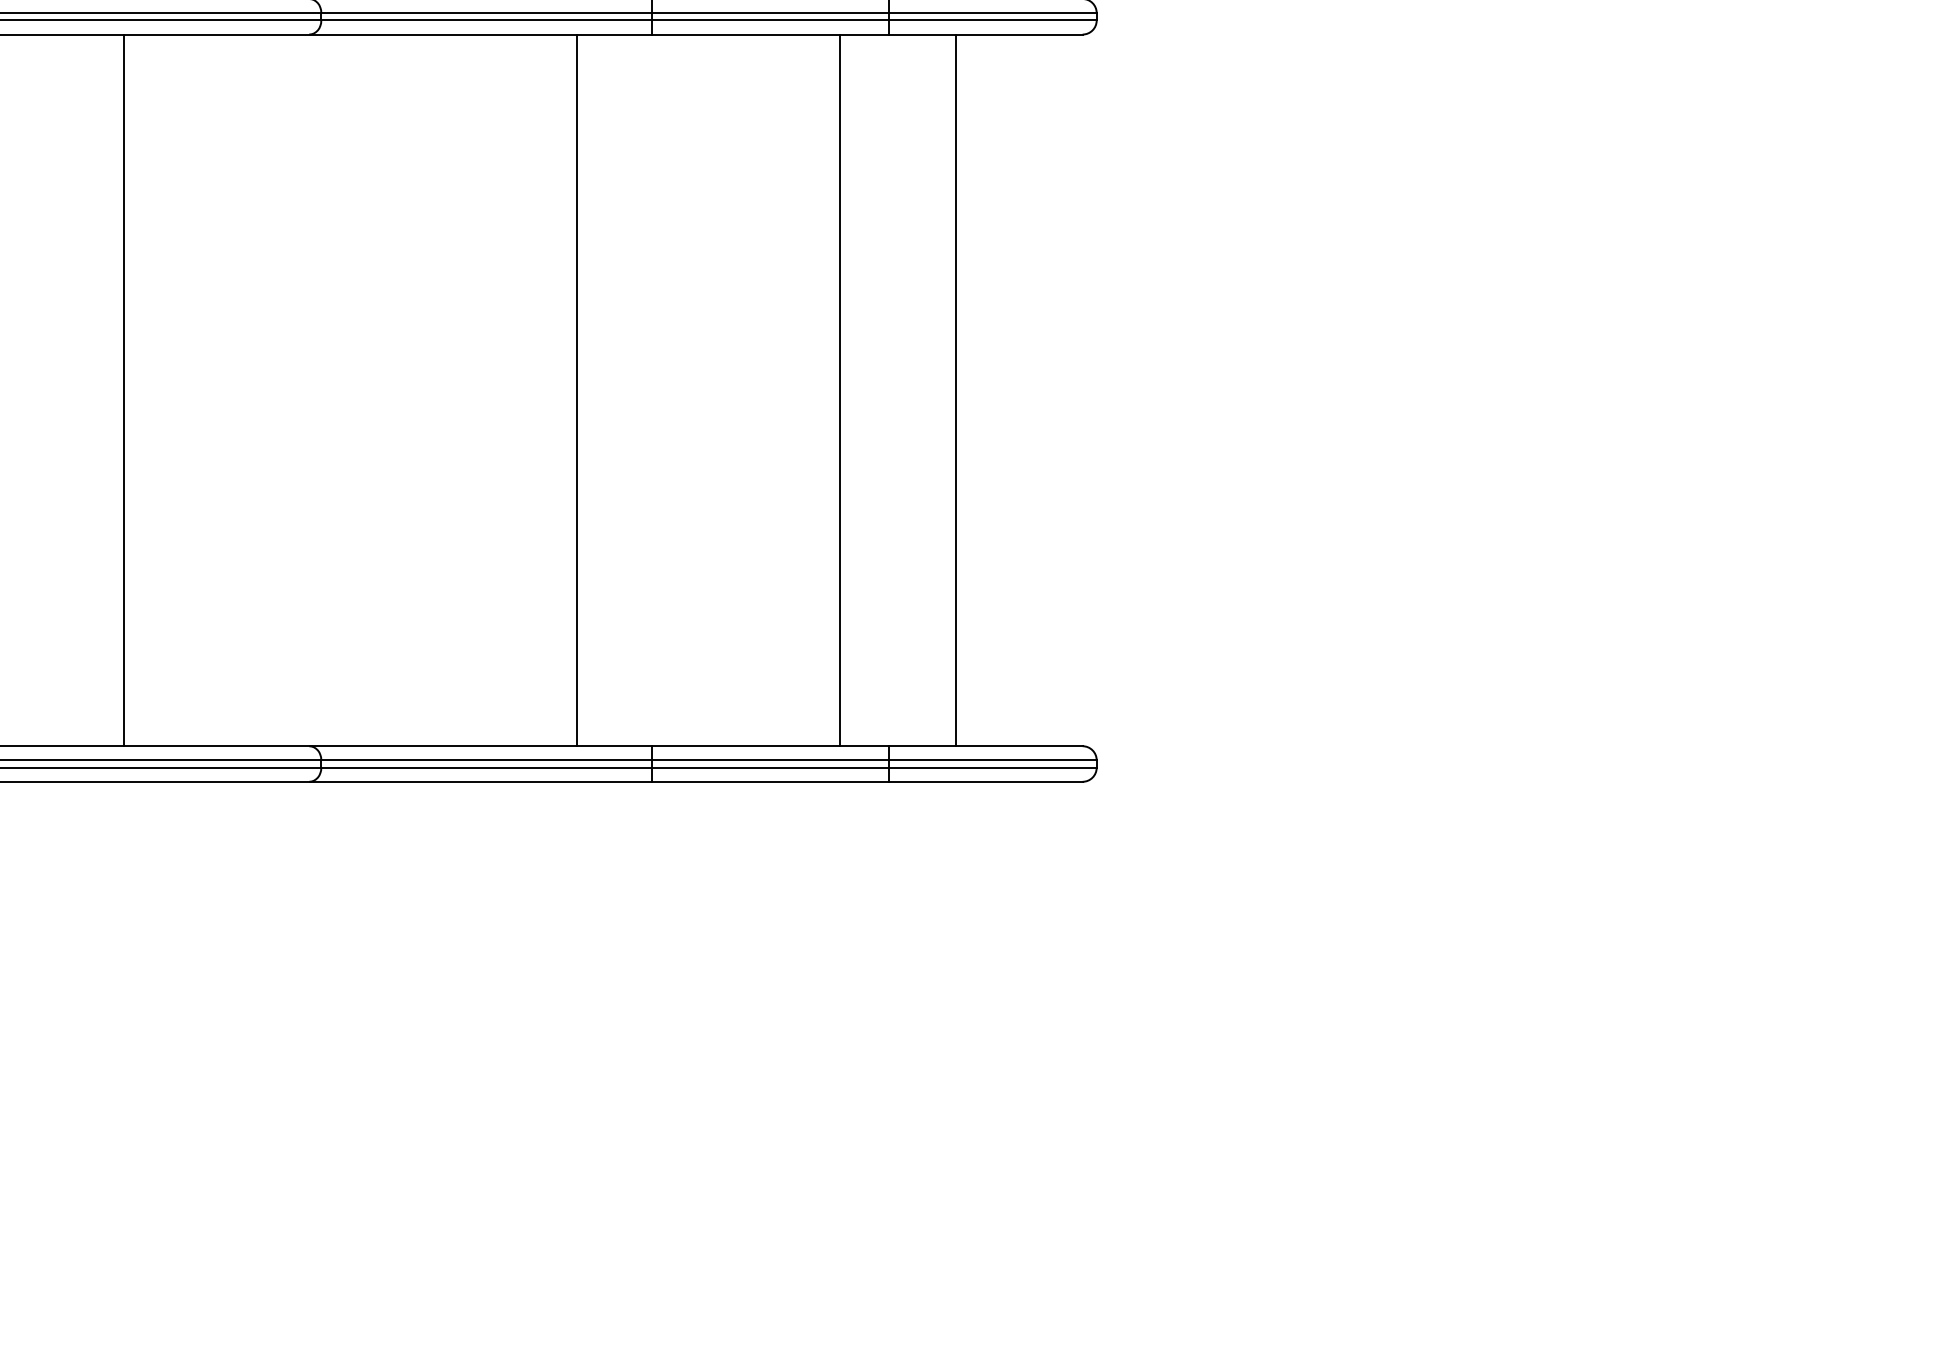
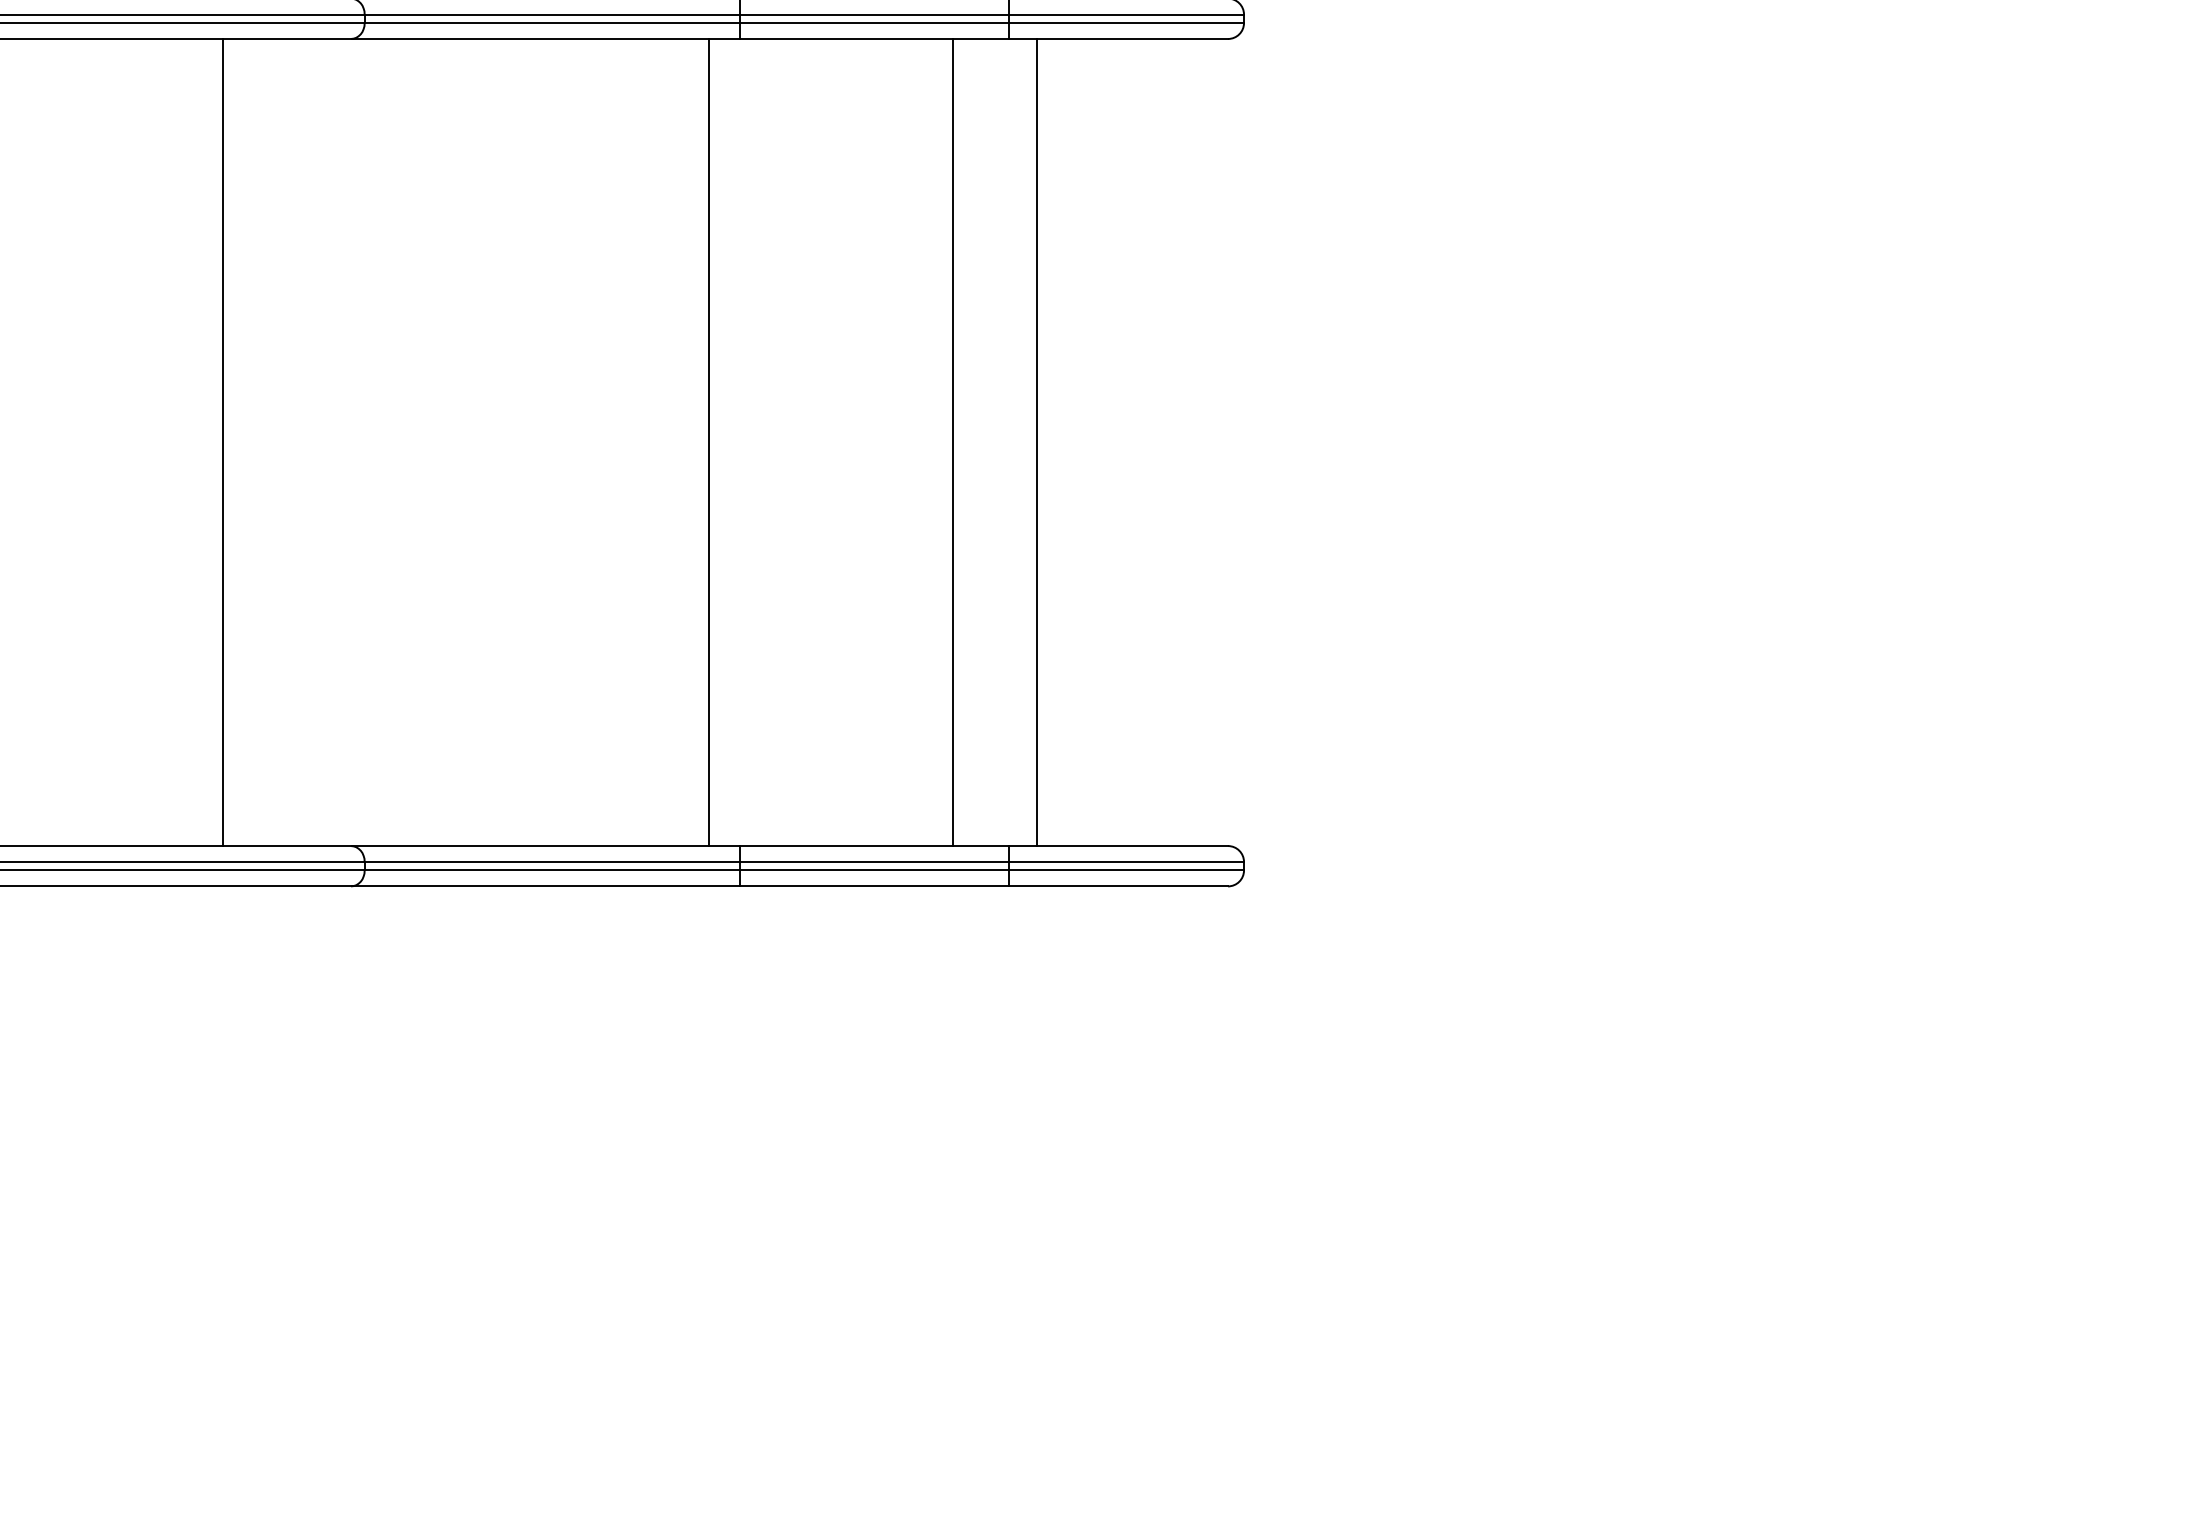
line: (123, 390) -> (222, 442), moved
line: (577, 390) -> (709, 442), moved
line: (956, 390) -> (1036, 442), moved

